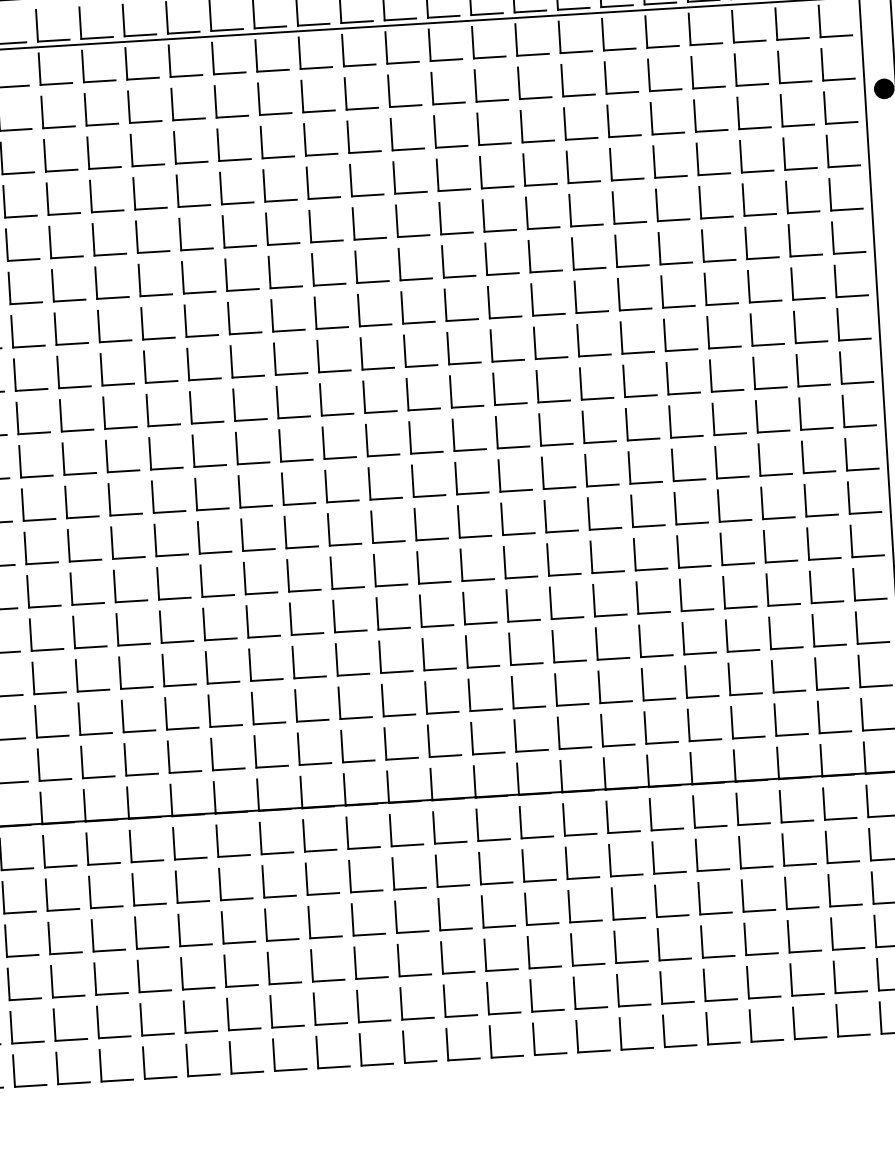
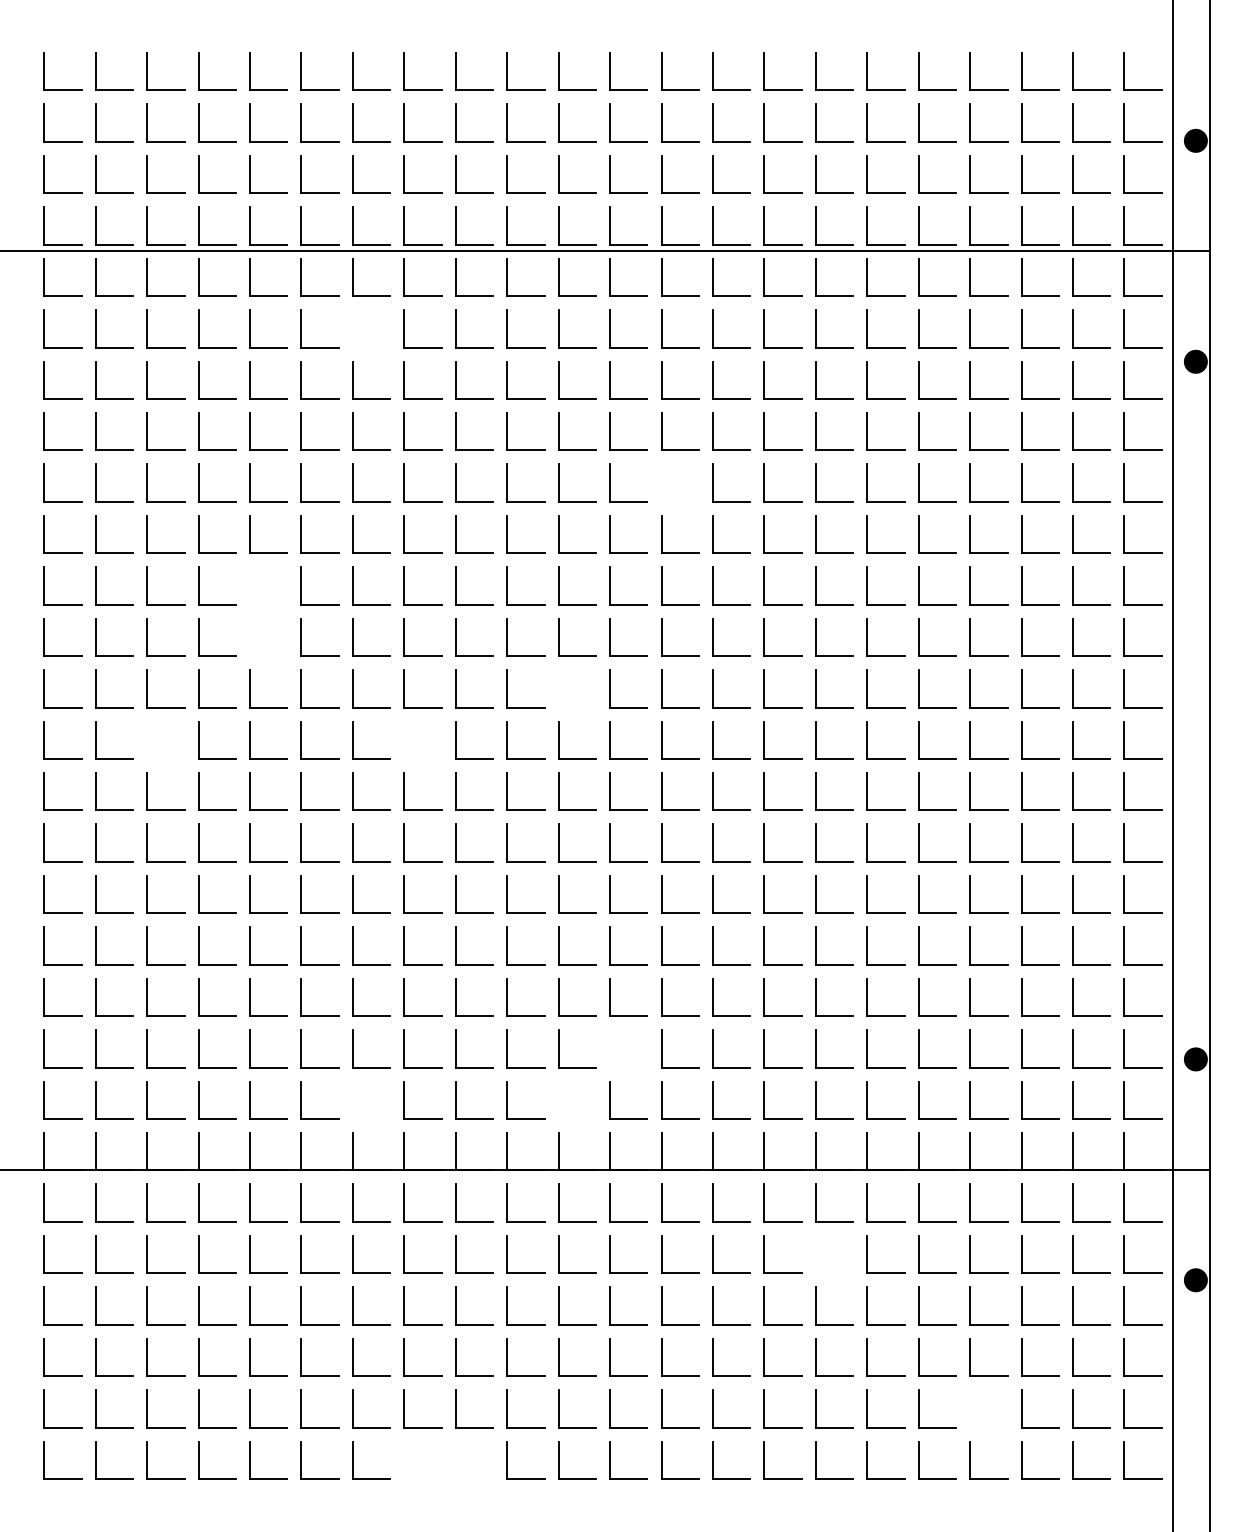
part: (172, 104) -> (353, 328), removed
part: (441, 218) -> (662, 482), removed
part: (99, 326) -> (250, 585), removed
part: (101, 369) -> (250, 637), removed
part: (364, 396) -> (559, 688), removed
part: (237, 448) -> (404, 740), removed
part: (20, 461) -> (147, 740), removed
part: (426, 697) -> (610, 1048), removed
part: (386, 744) -> (559, 1100), removed
part: (212, 754) -> (353, 1100), removed
part: (610, 860) -> (816, 1254), removed
part: (748, 982) -> (970, 1408), removed
part: (317, 1052) -> (456, 1460), removed
part: (274, 1055) -> (404, 1460), removed

